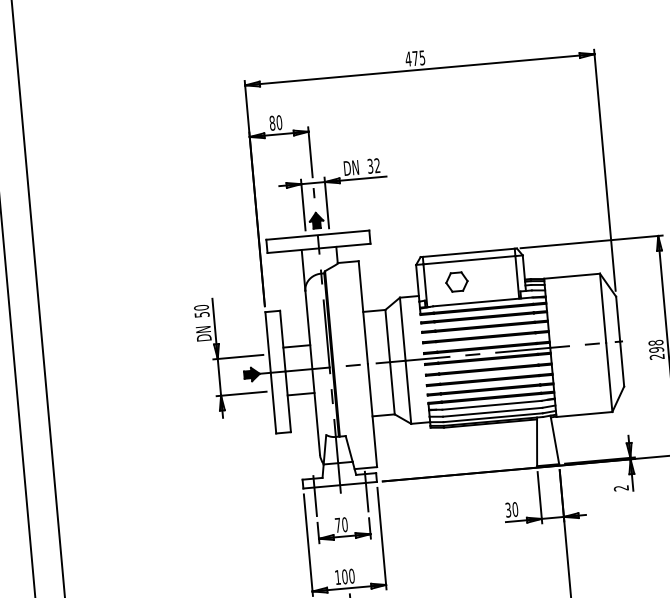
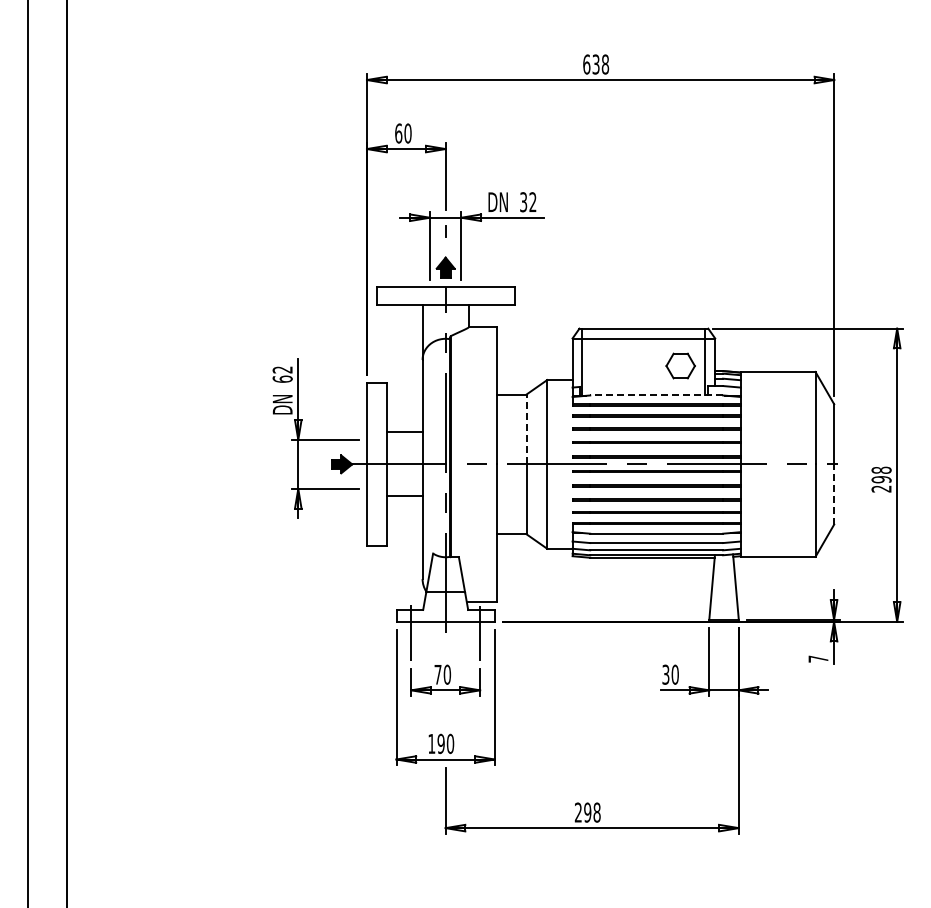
text: (414, 58) -> (595, 64), 475 -> 638
text: (272, 123) -> (398, 133), 80 -> 60
part: (456, 281) -> (680, 365), moved
line: (482, 301) -> (656, 395), solid -> dashed
text: (201, 311) -> (282, 374), 50 -> 62
line: (387, 336) -> (526, 429), solid -> dashed
line: (622, 363) -> (834, 493), solid -> dashed
text: (621, 487) -> (818, 658), 2 -> 7
text: (344, 576) -> (440, 743), 100 -> 190

